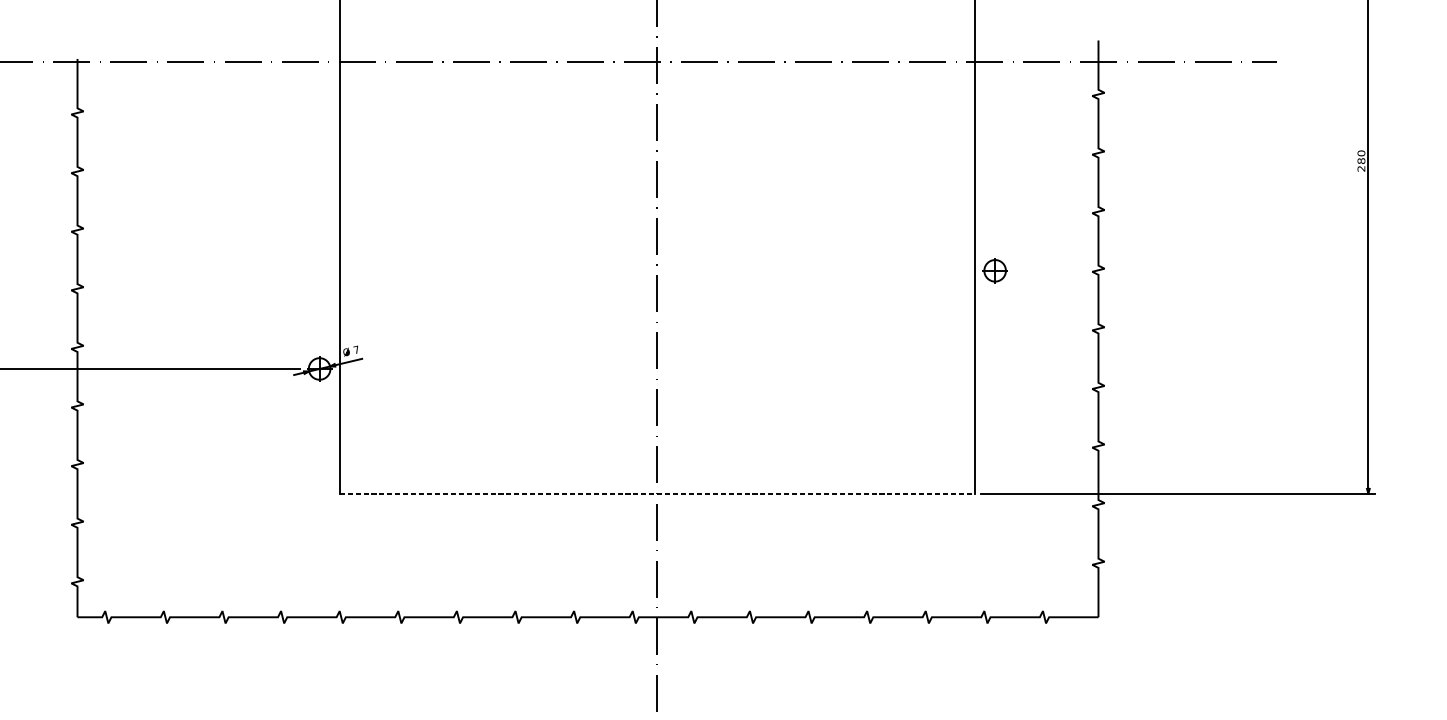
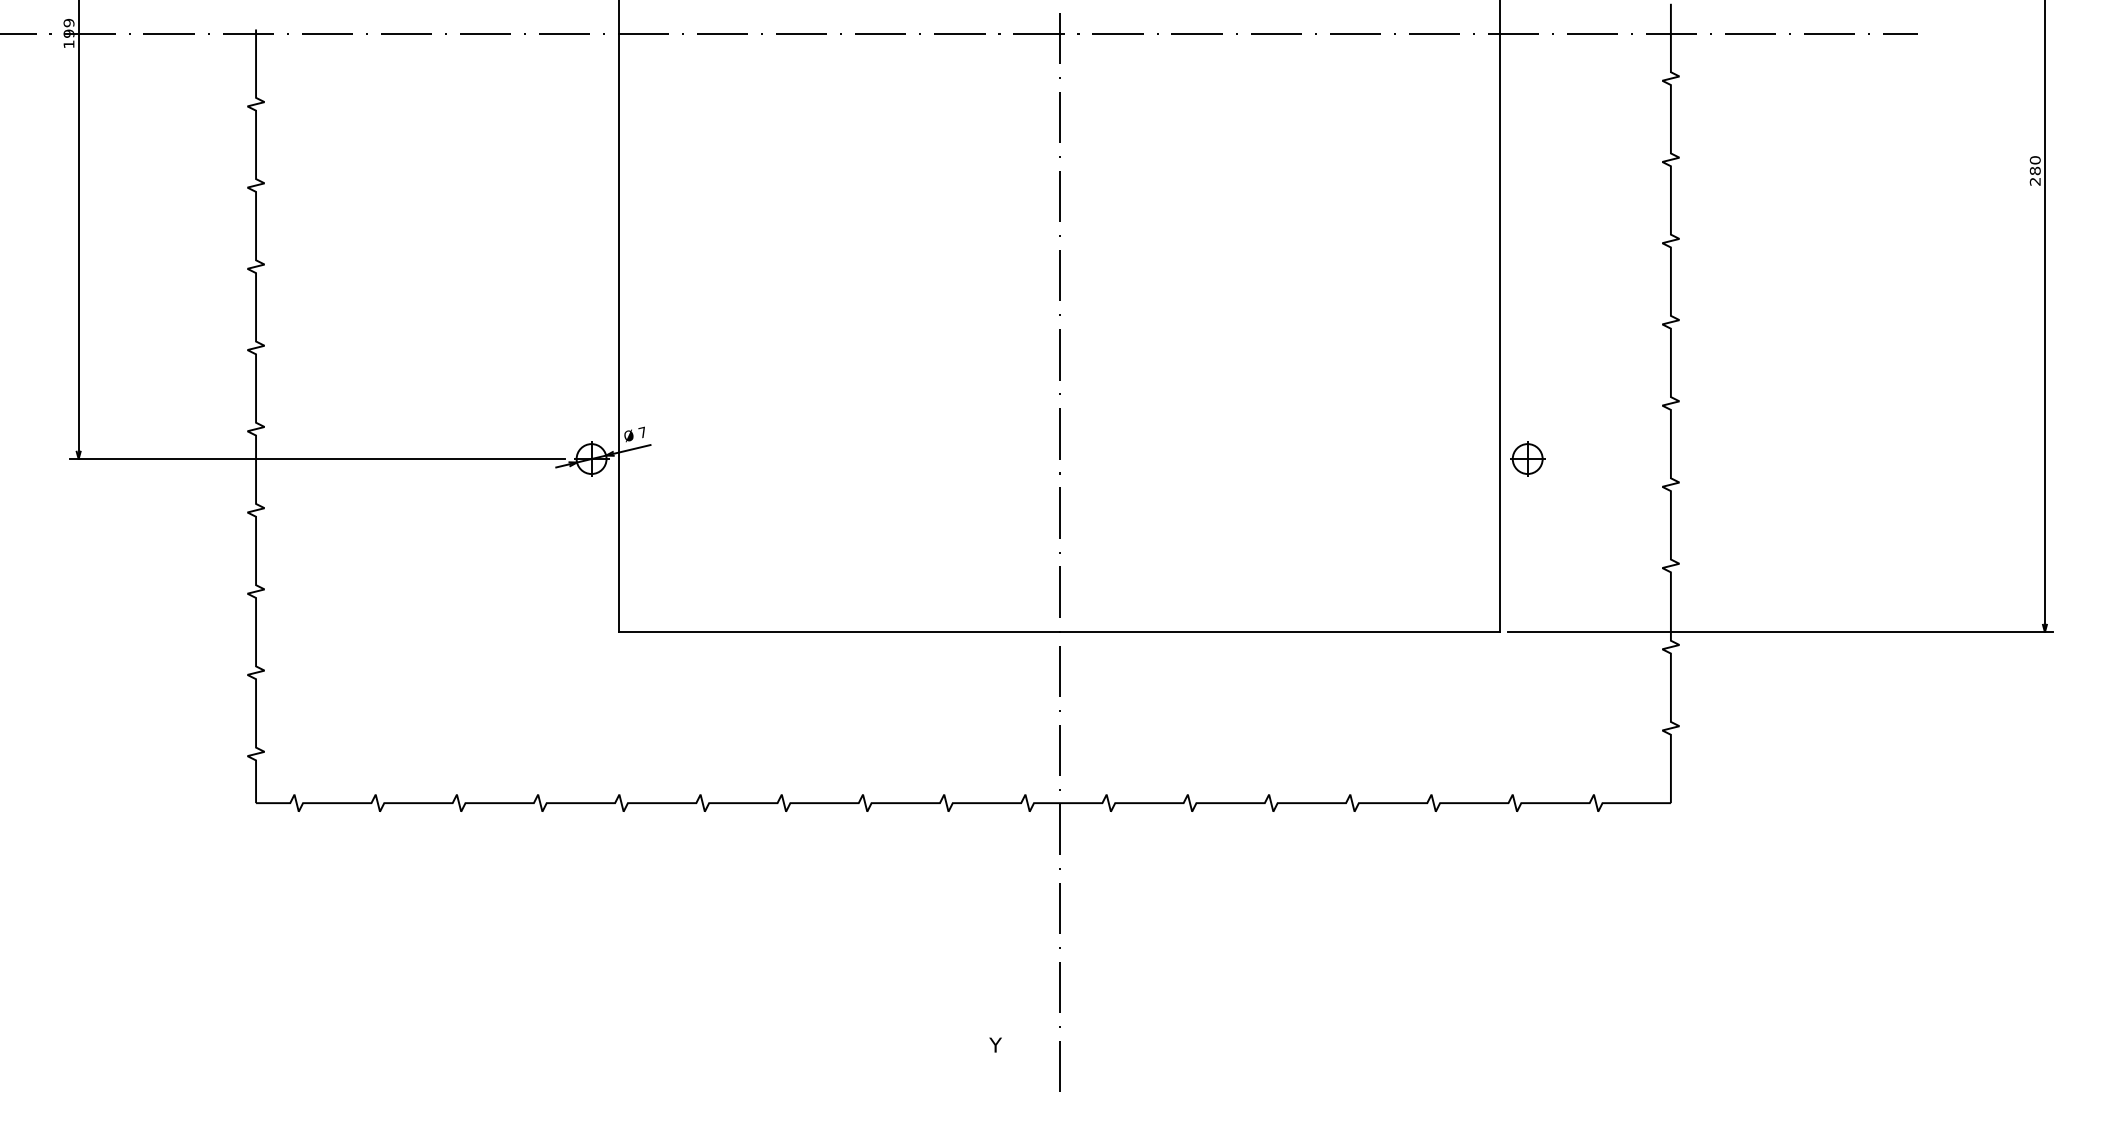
part: (994, 270) -> (1527, 458), moved
line: (658, 494) -> (1060, 632), dashed -> solid

